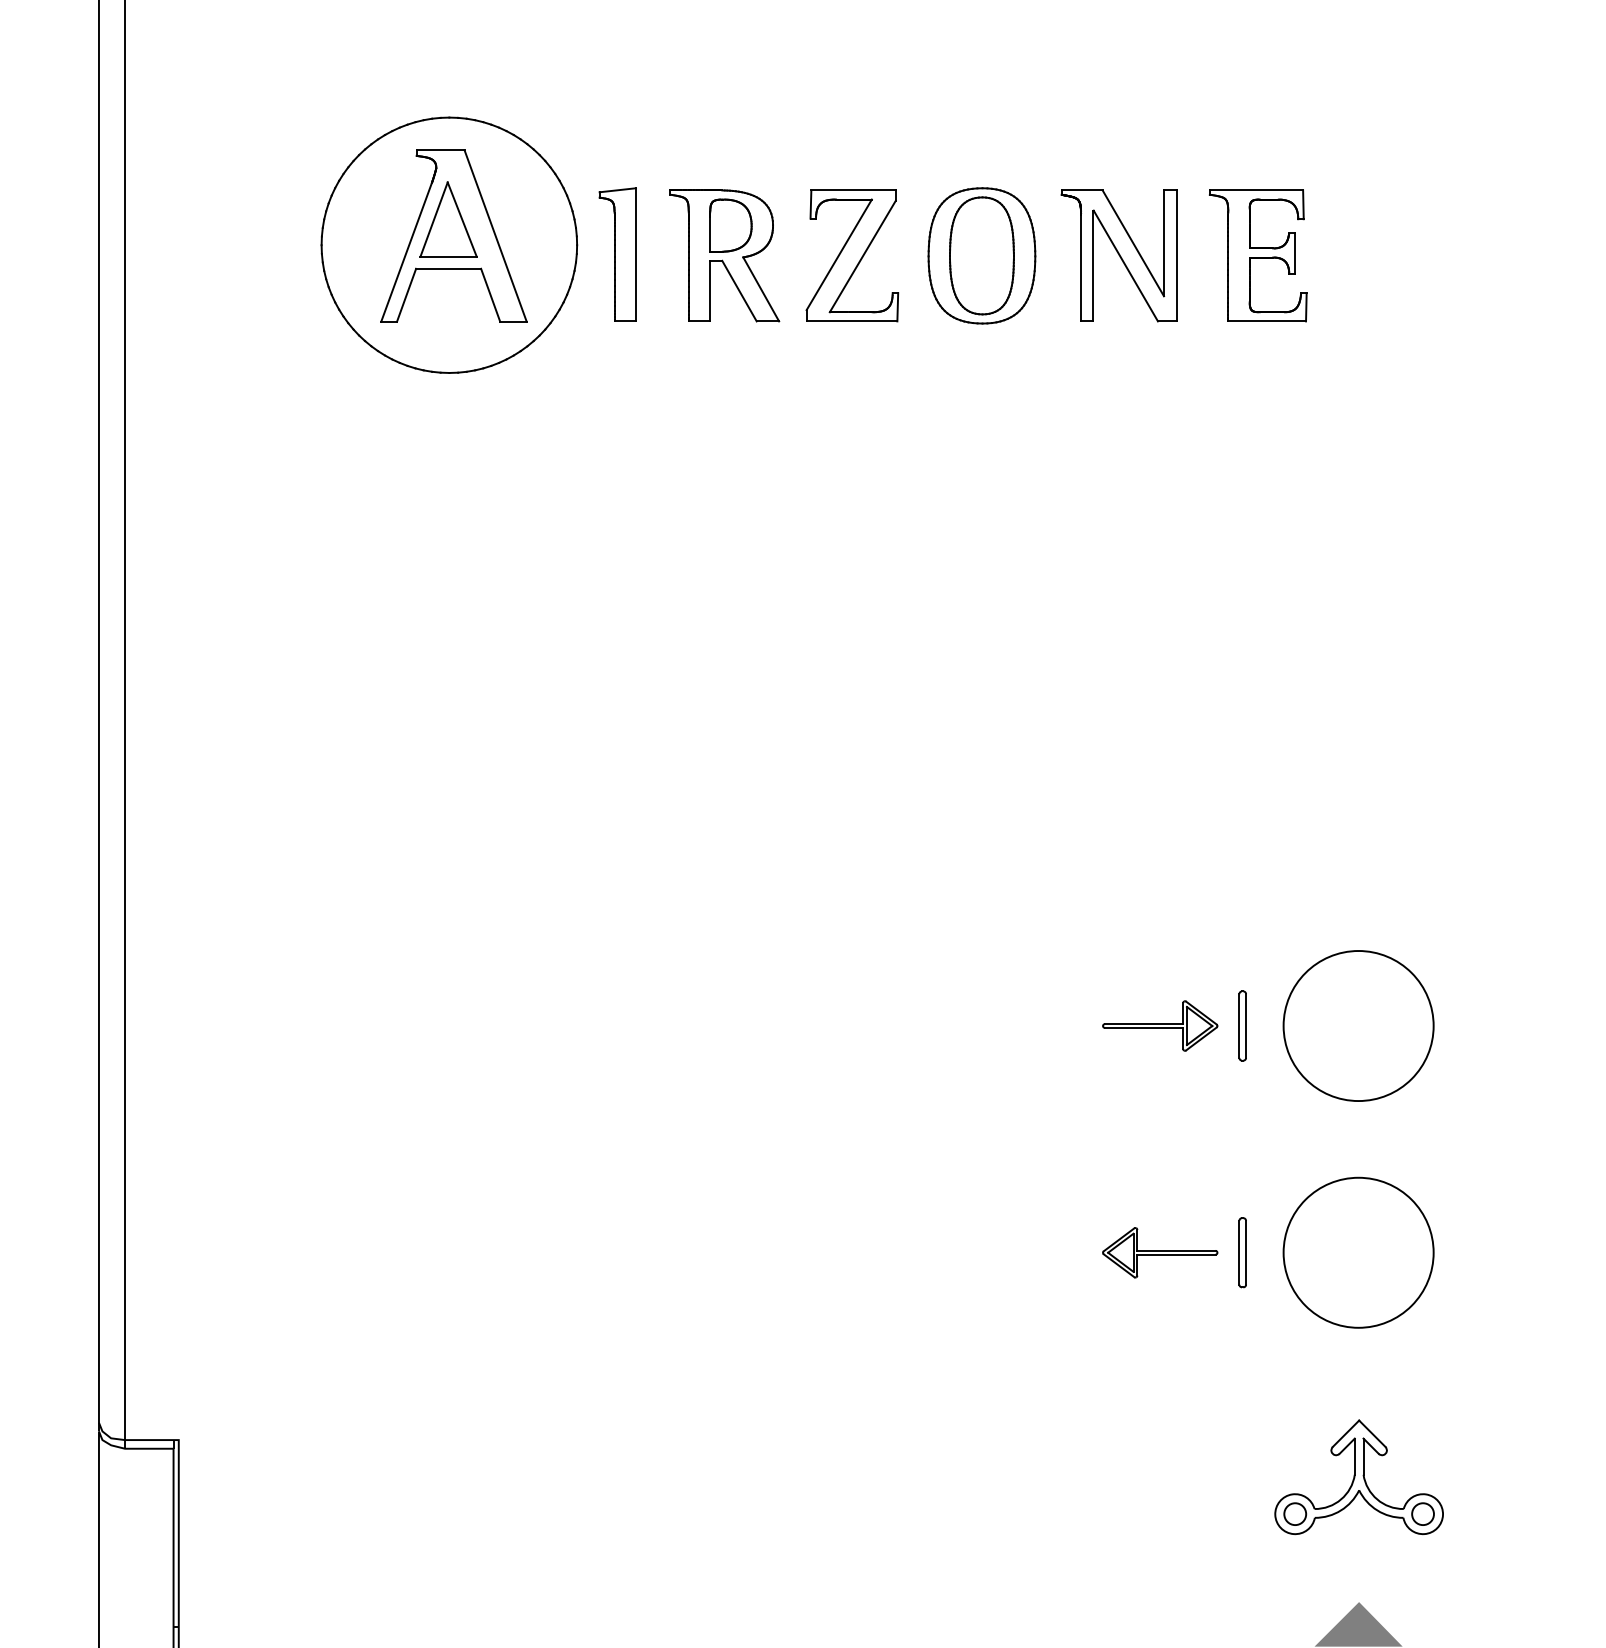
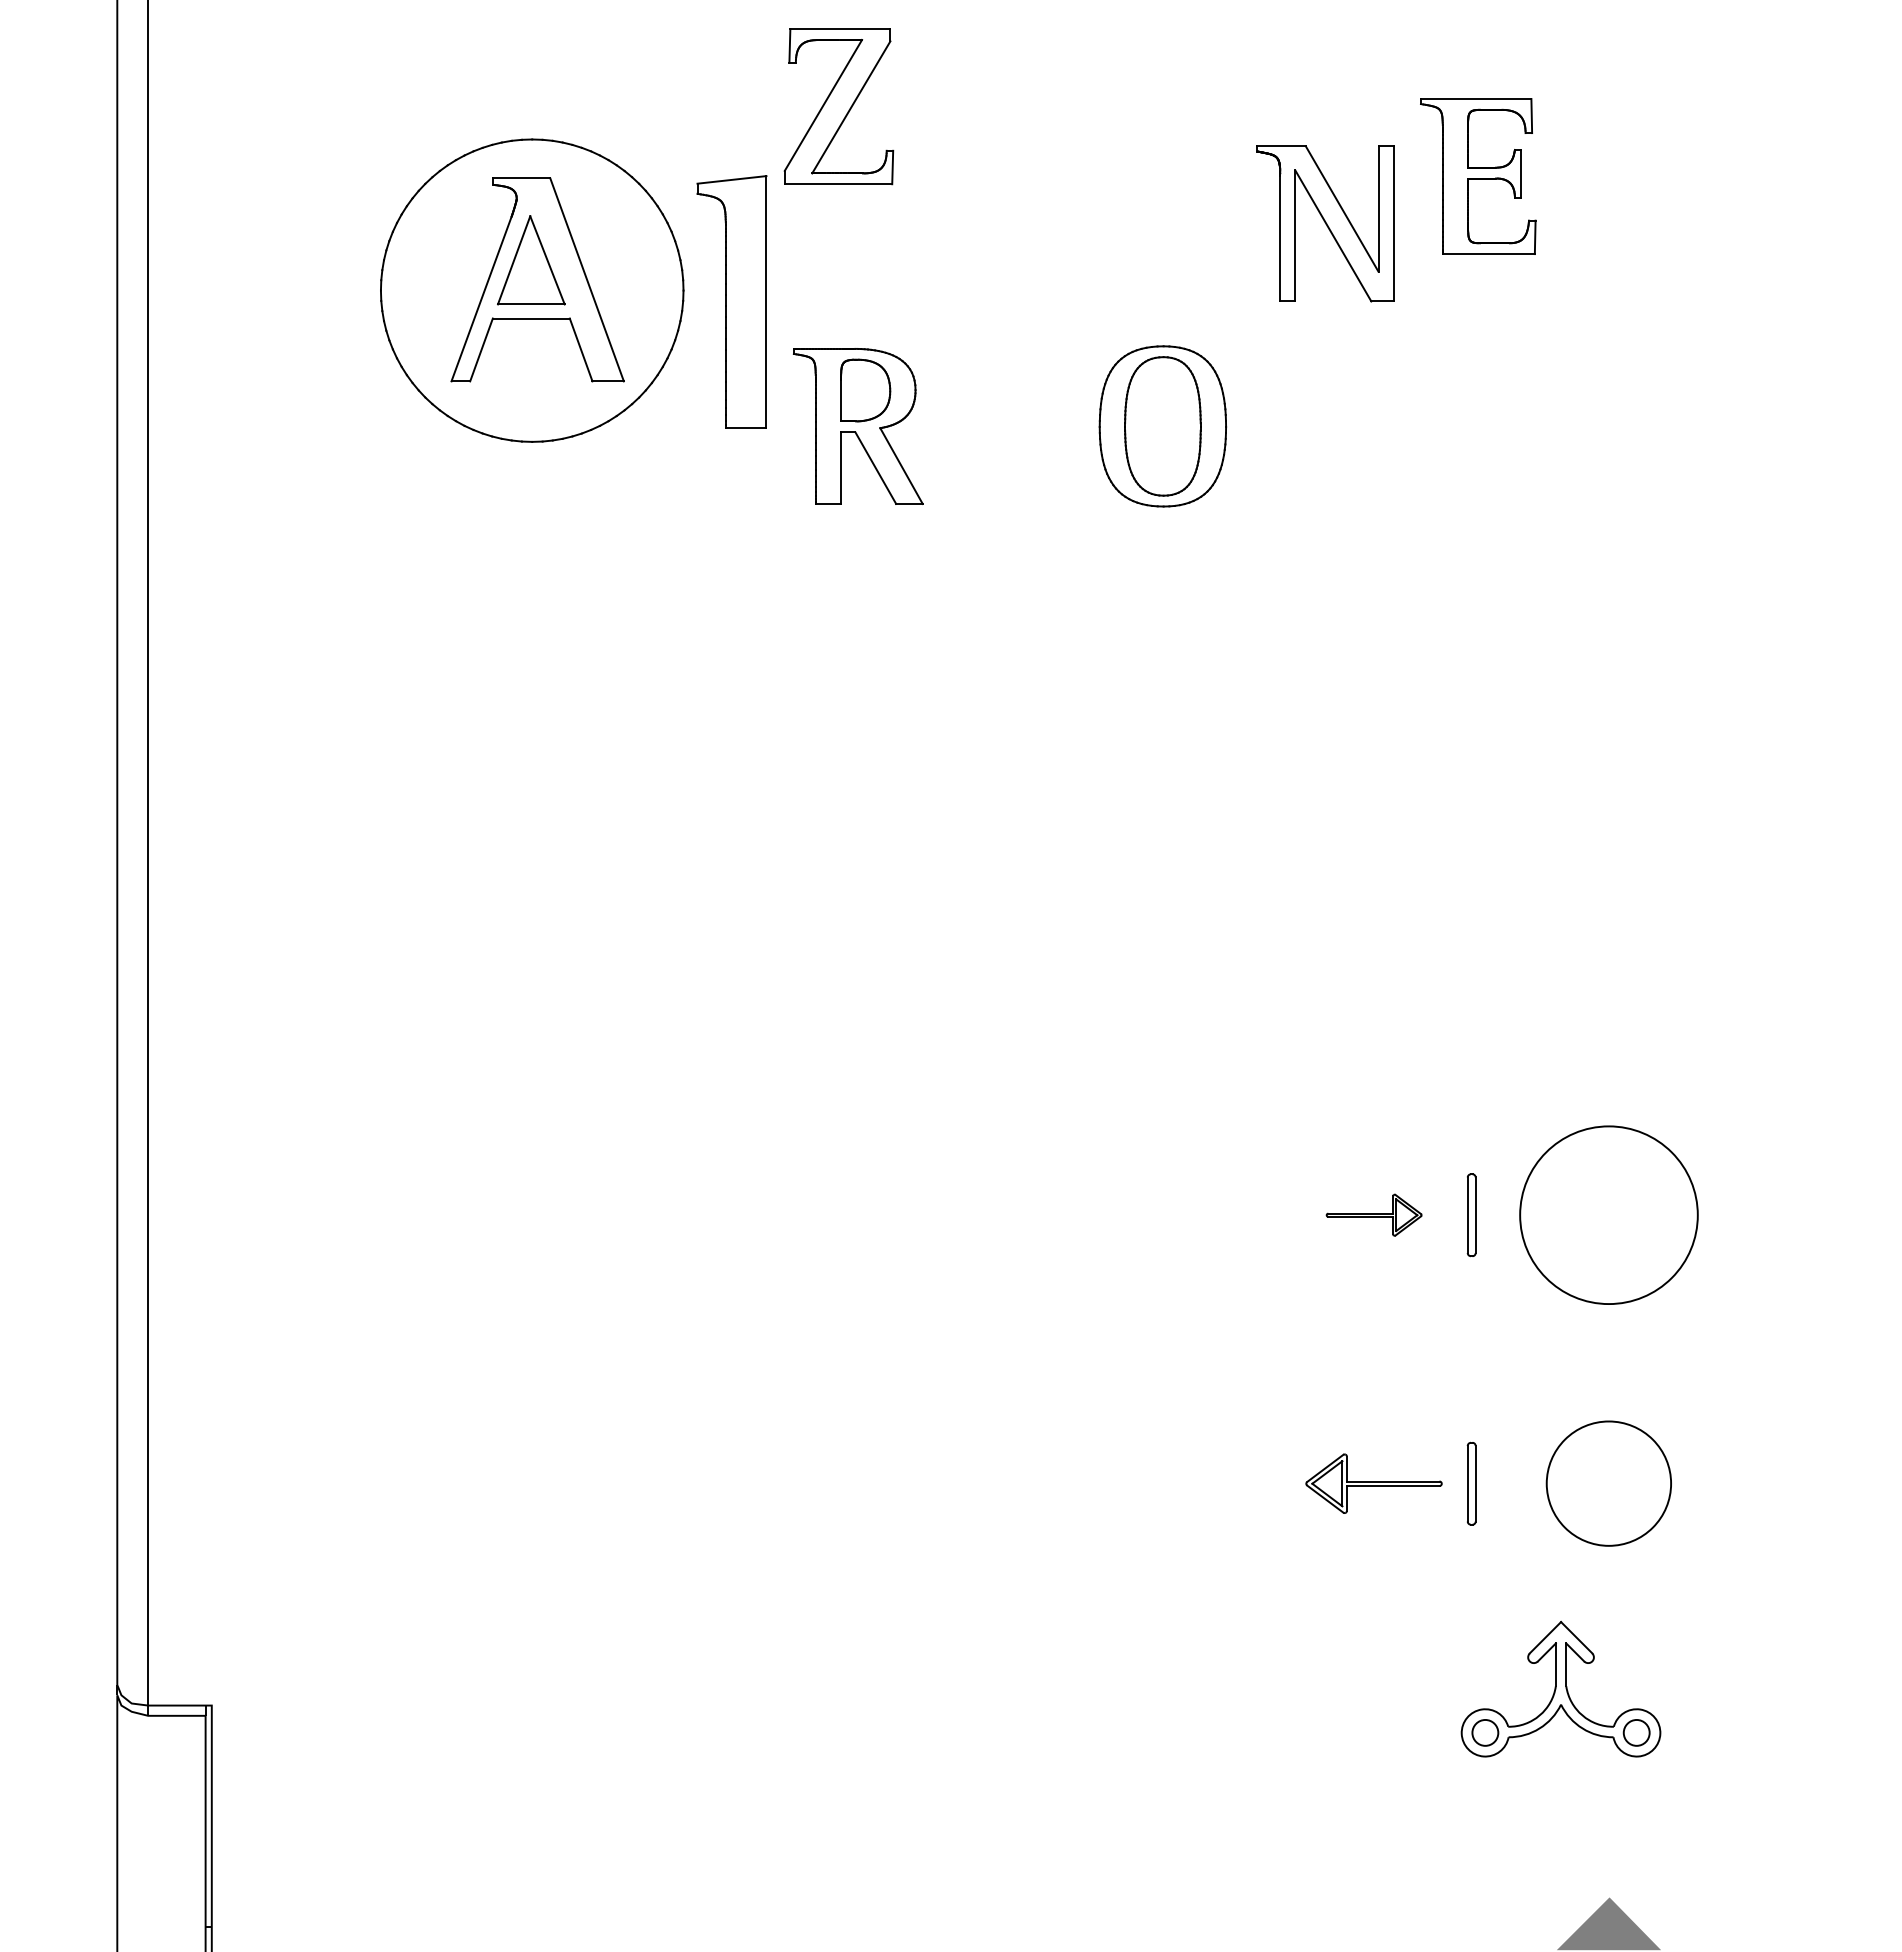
part: (617, 254) -> (731, 301), size x1.6
part: (724, 255) -> (858, 425), moved
part: (852, 255) -> (839, 106), moved
part: (981, 255) -> (1162, 425), moved
part: (1118, 255) -> (1324, 223), moved
part: (1258, 255) -> (1478, 176), moved
part: (1160, 1025) -> (1374, 1214), size x0.7
part: (1358, 1252) -> (1608, 1483), size x0.7
part: (1358, 1477) -> (1560, 1689), moved

